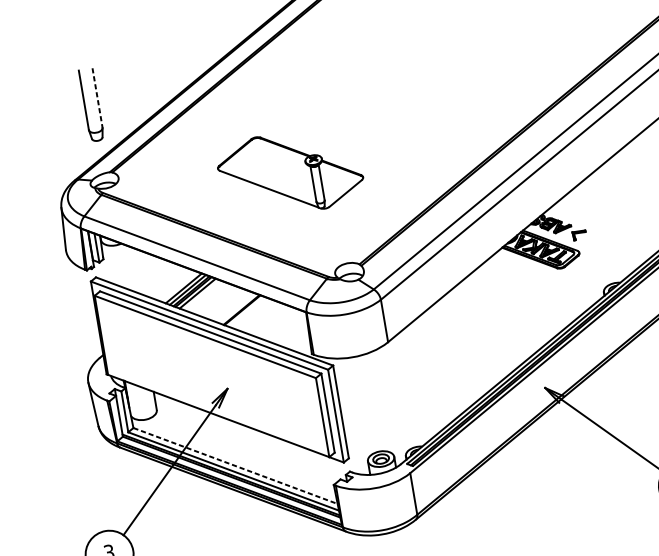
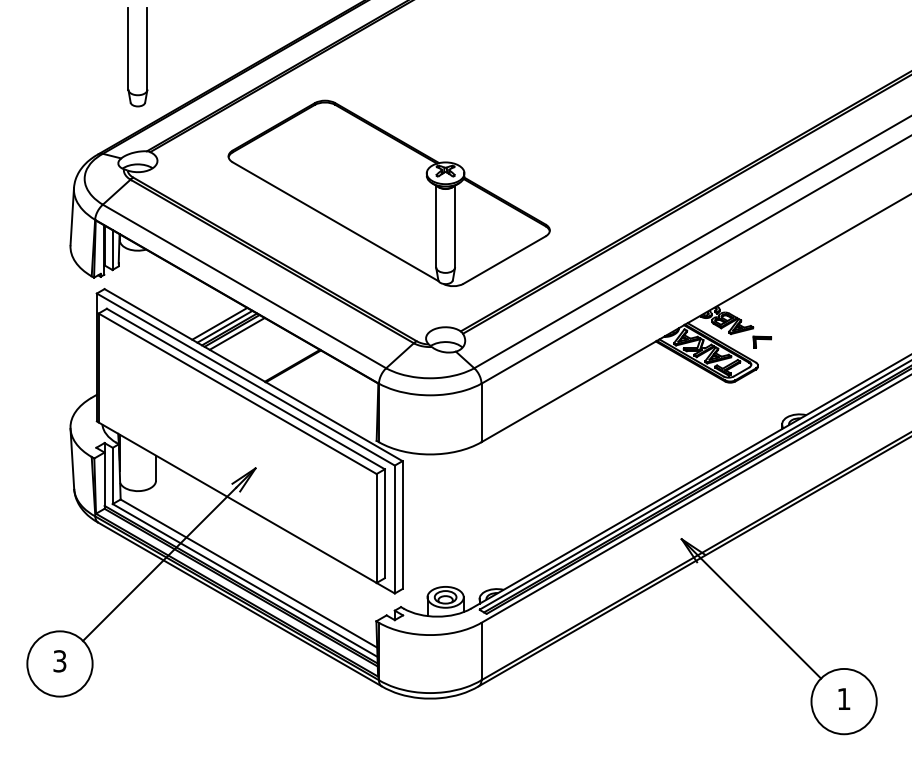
line: (97, 97) -> (147, 48), dashed -> solid
part: (290, 172) -> (388, 192), size x1.67
line: (235, 465) -> (249, 573), dashed -> solid

